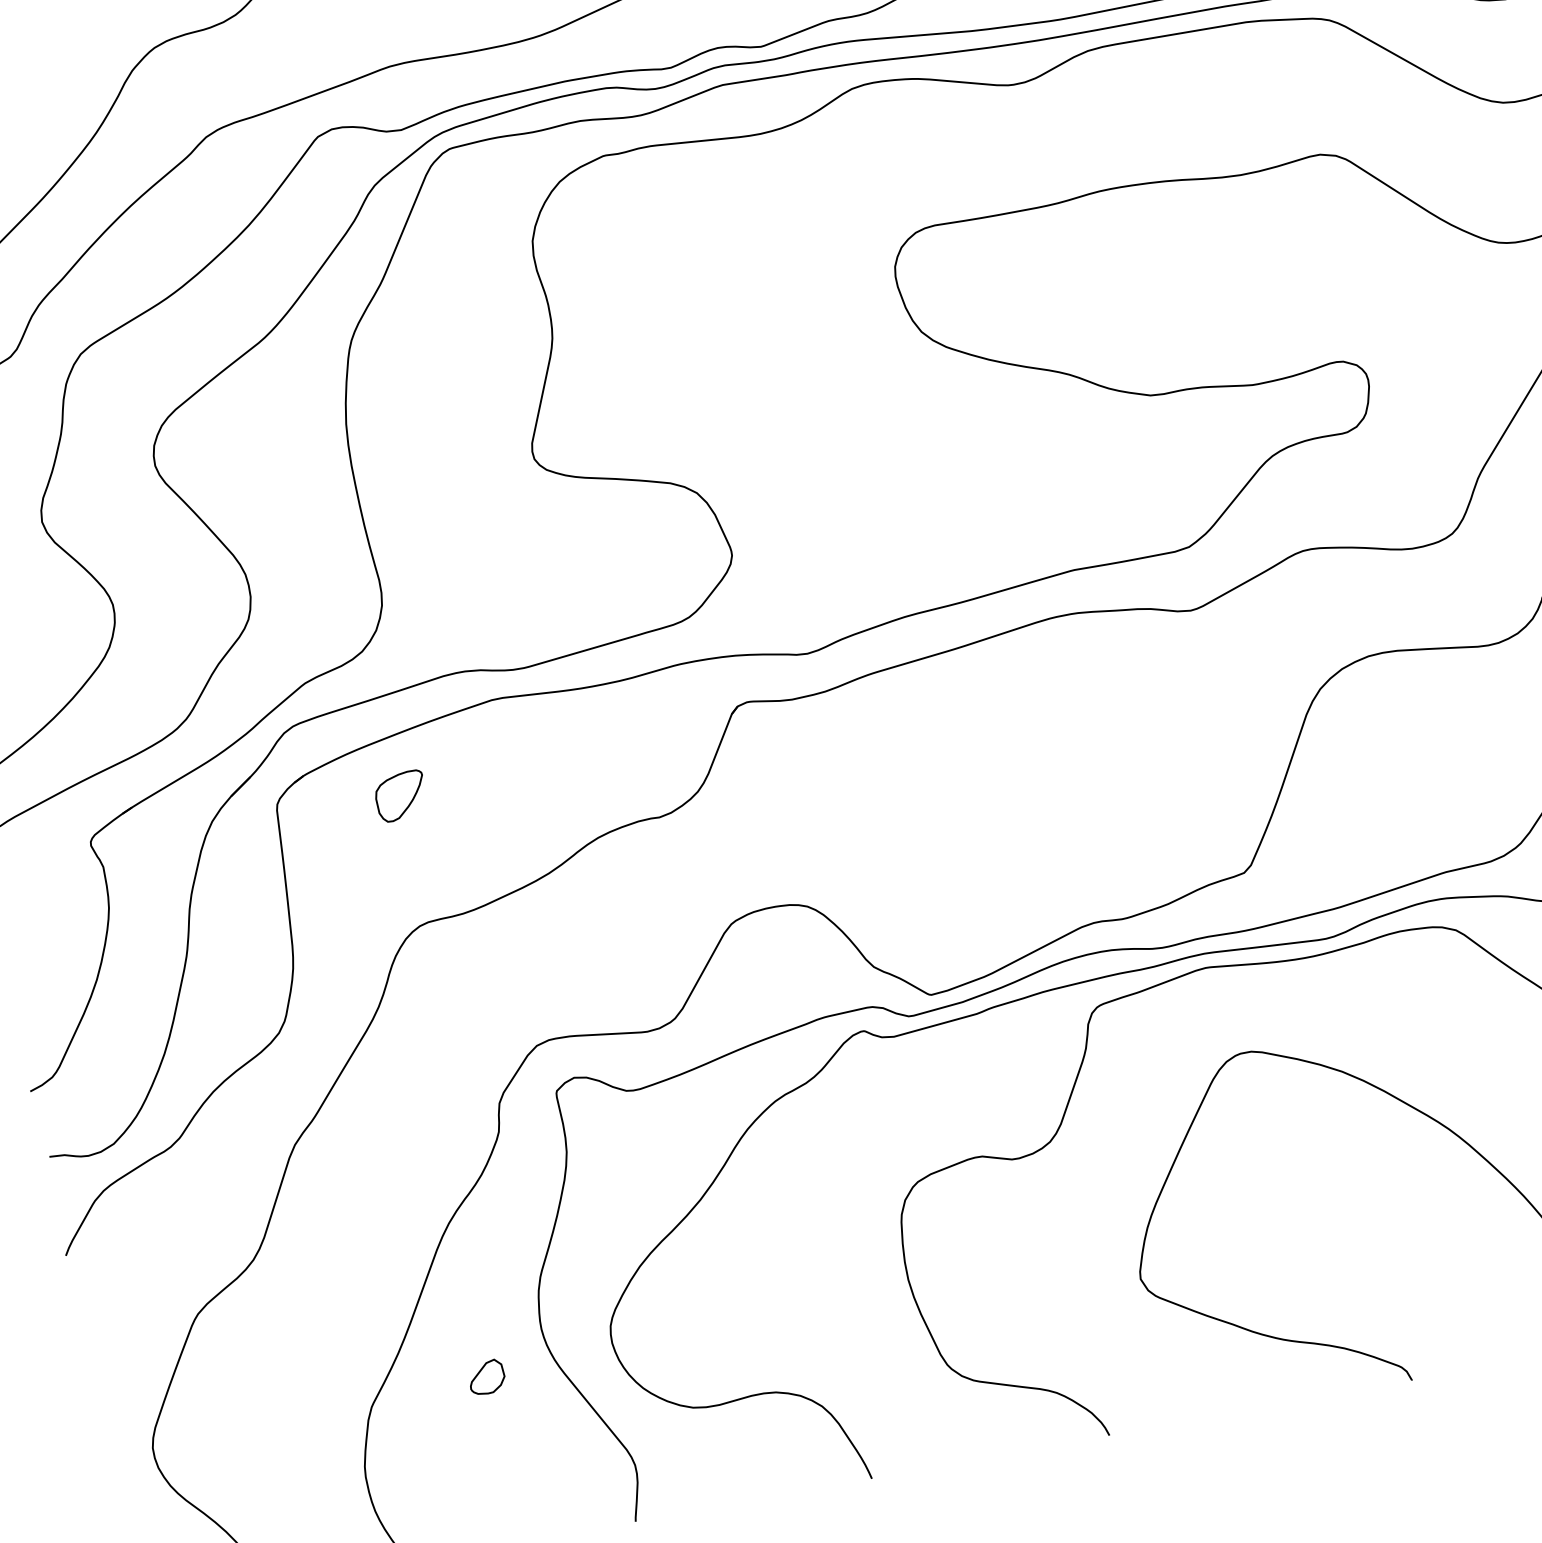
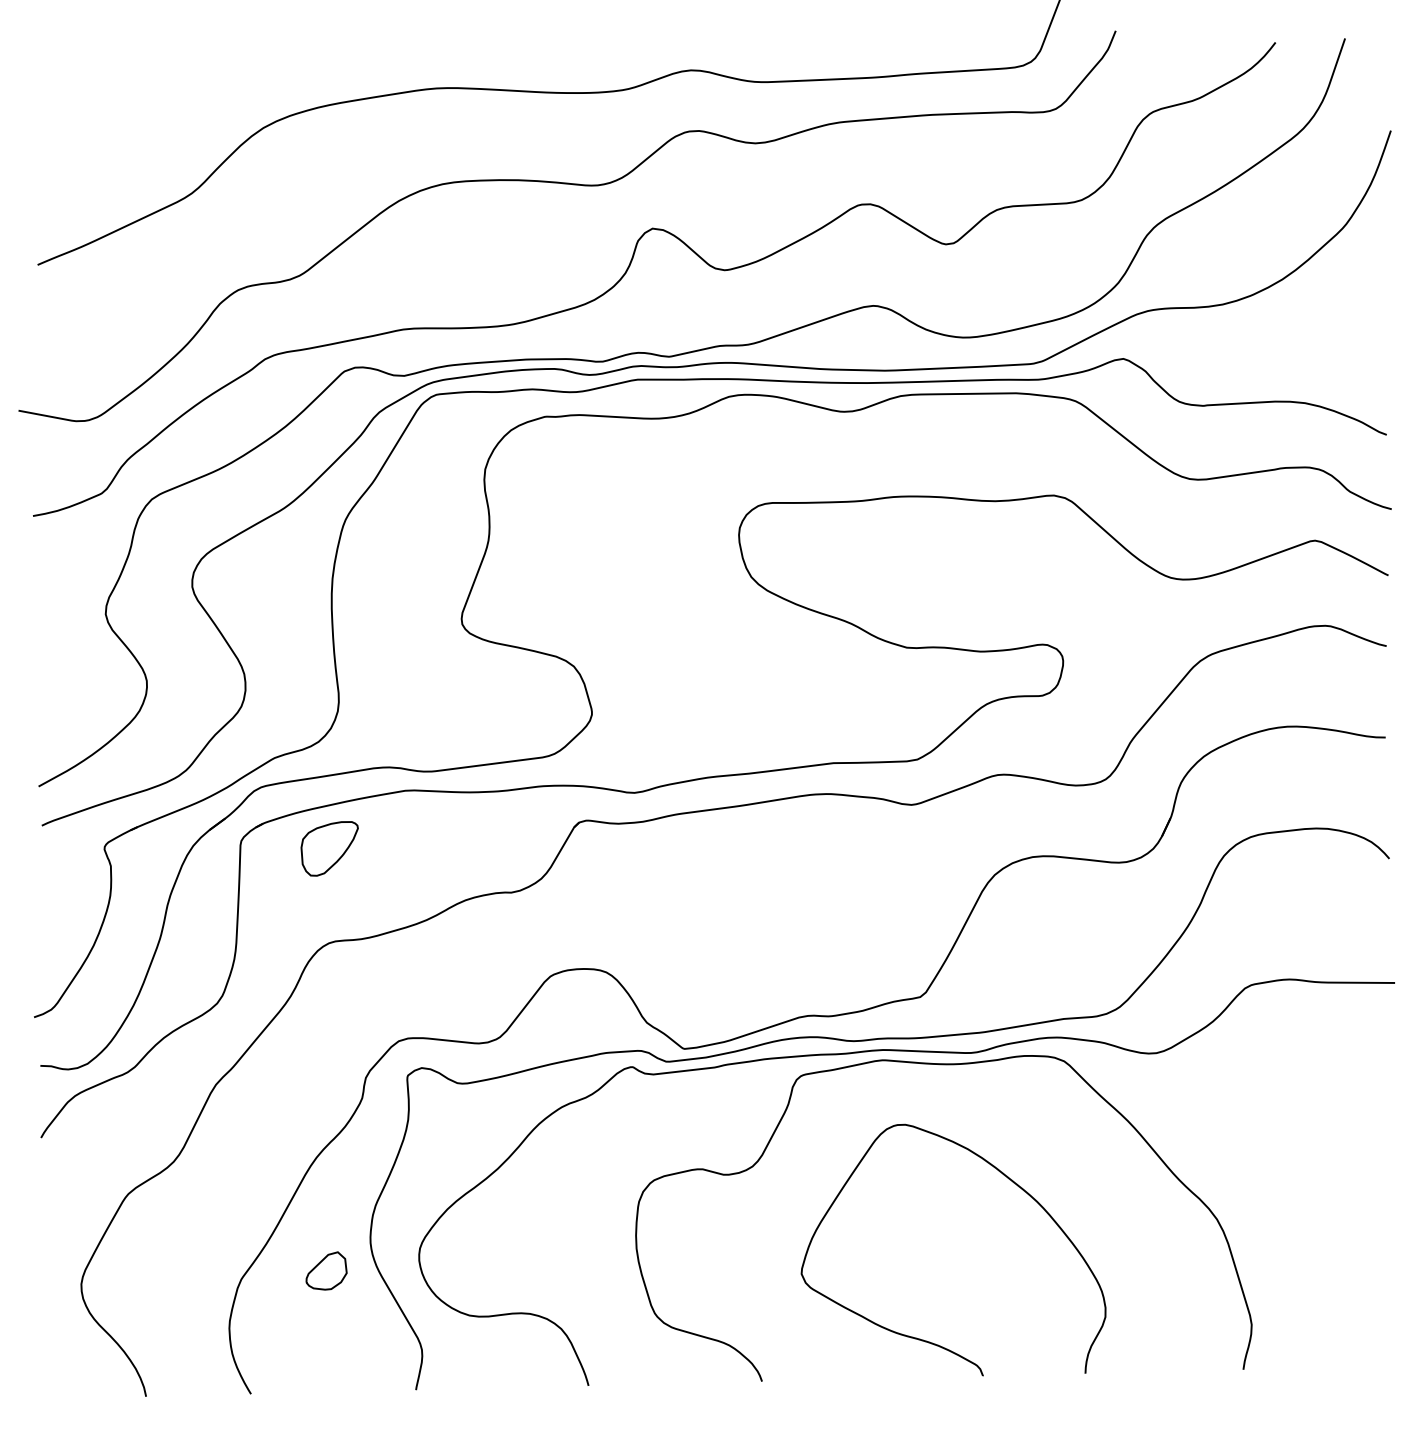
part: (400, 795) -> (329, 848), size x1.6
part: (486, 1376) -> (326, 1270), size x1.6

